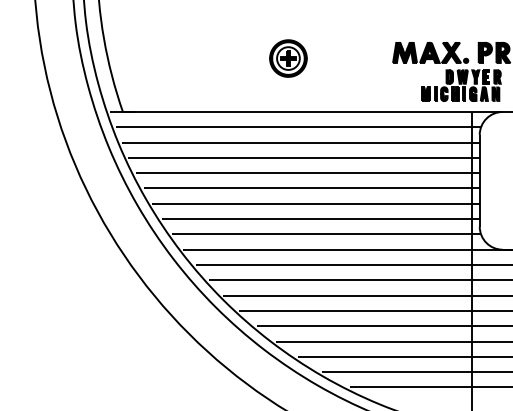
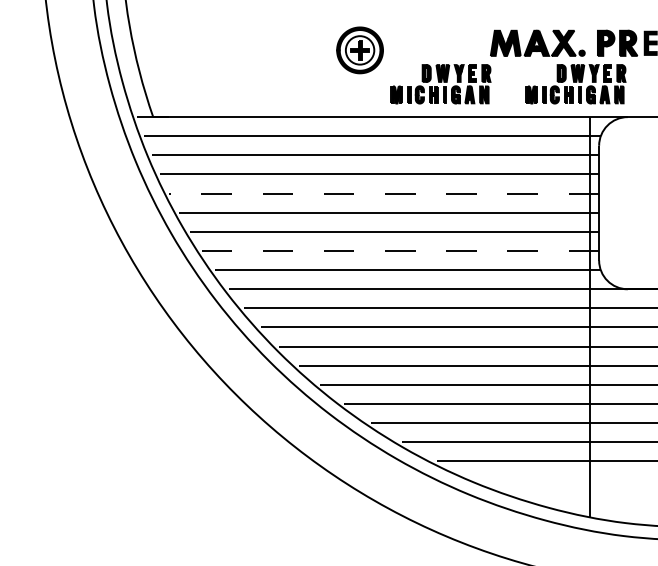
part: (352, 85) -> (440, 84), added
line: (307, 173) -> (383, 193), solid -> dashed
line: (320, 218) -> (400, 250), solid -> dashed

